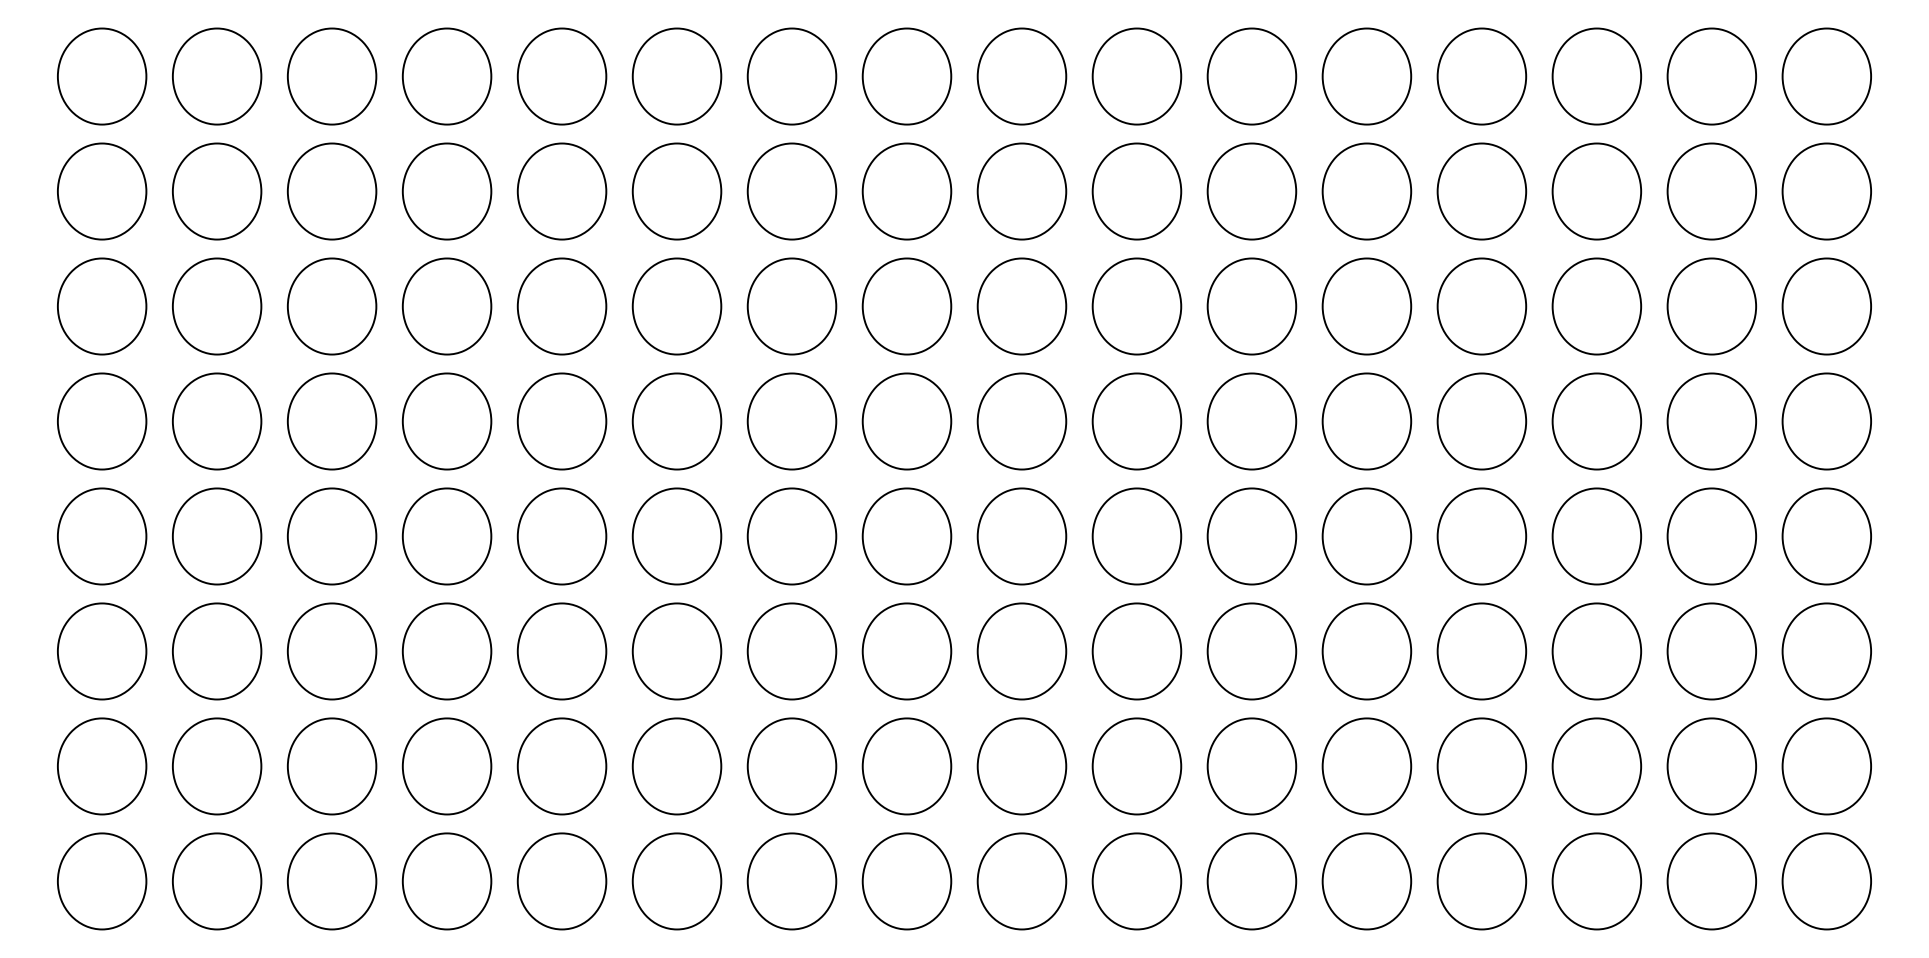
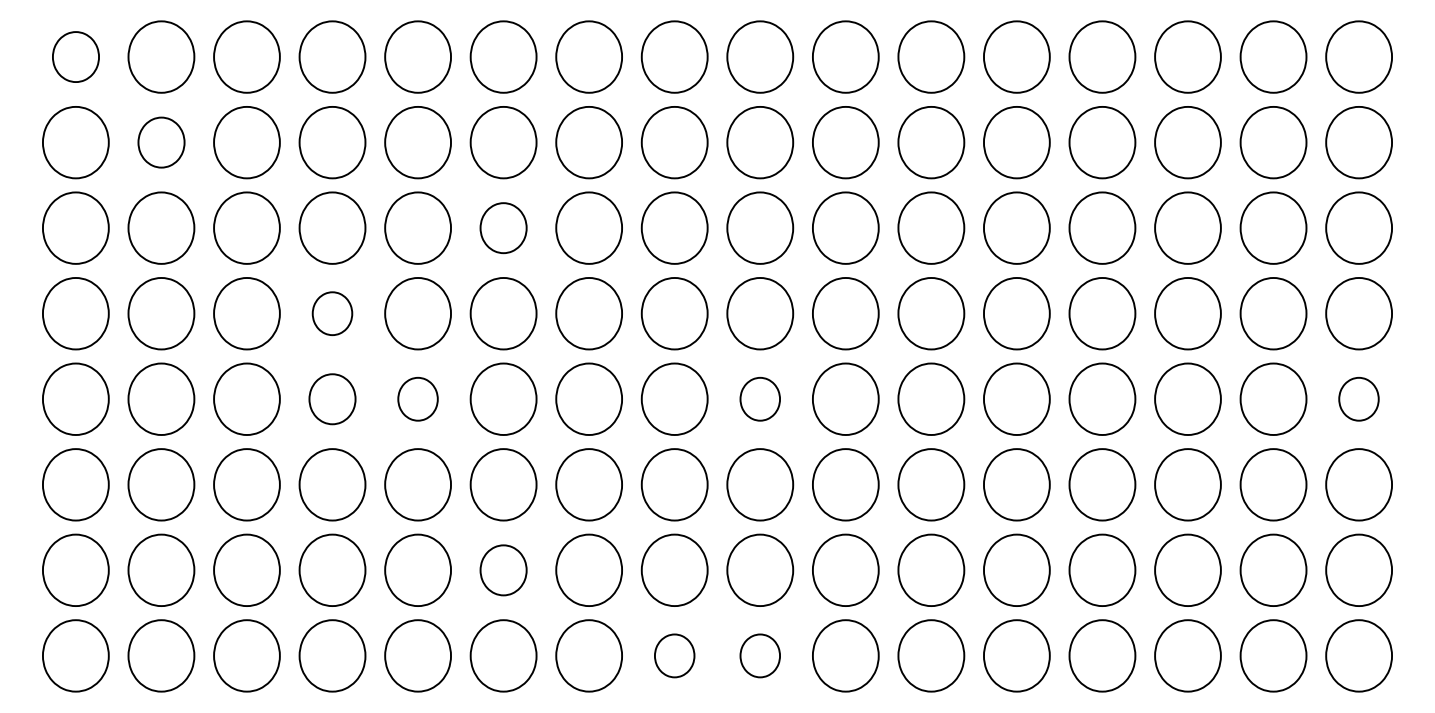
part: (102, 76) -> (76, 57), size x0.7
part: (217, 191) -> (161, 142), size x0.7
part: (676, 306) -> (503, 228), size x0.7
part: (446, 421) -> (332, 313), size x0.6
part: (446, 536) -> (332, 399), size x0.7
part: (561, 536) -> (417, 399), size x0.6
part: (1021, 536) -> (759, 399), size x0.6
part: (1826, 536) -> (1358, 399), size x0.6
part: (676, 766) -> (503, 570), size x0.7
part: (906, 881) -> (674, 655), size x0.6
part: (1021, 881) -> (759, 655), size x0.6

